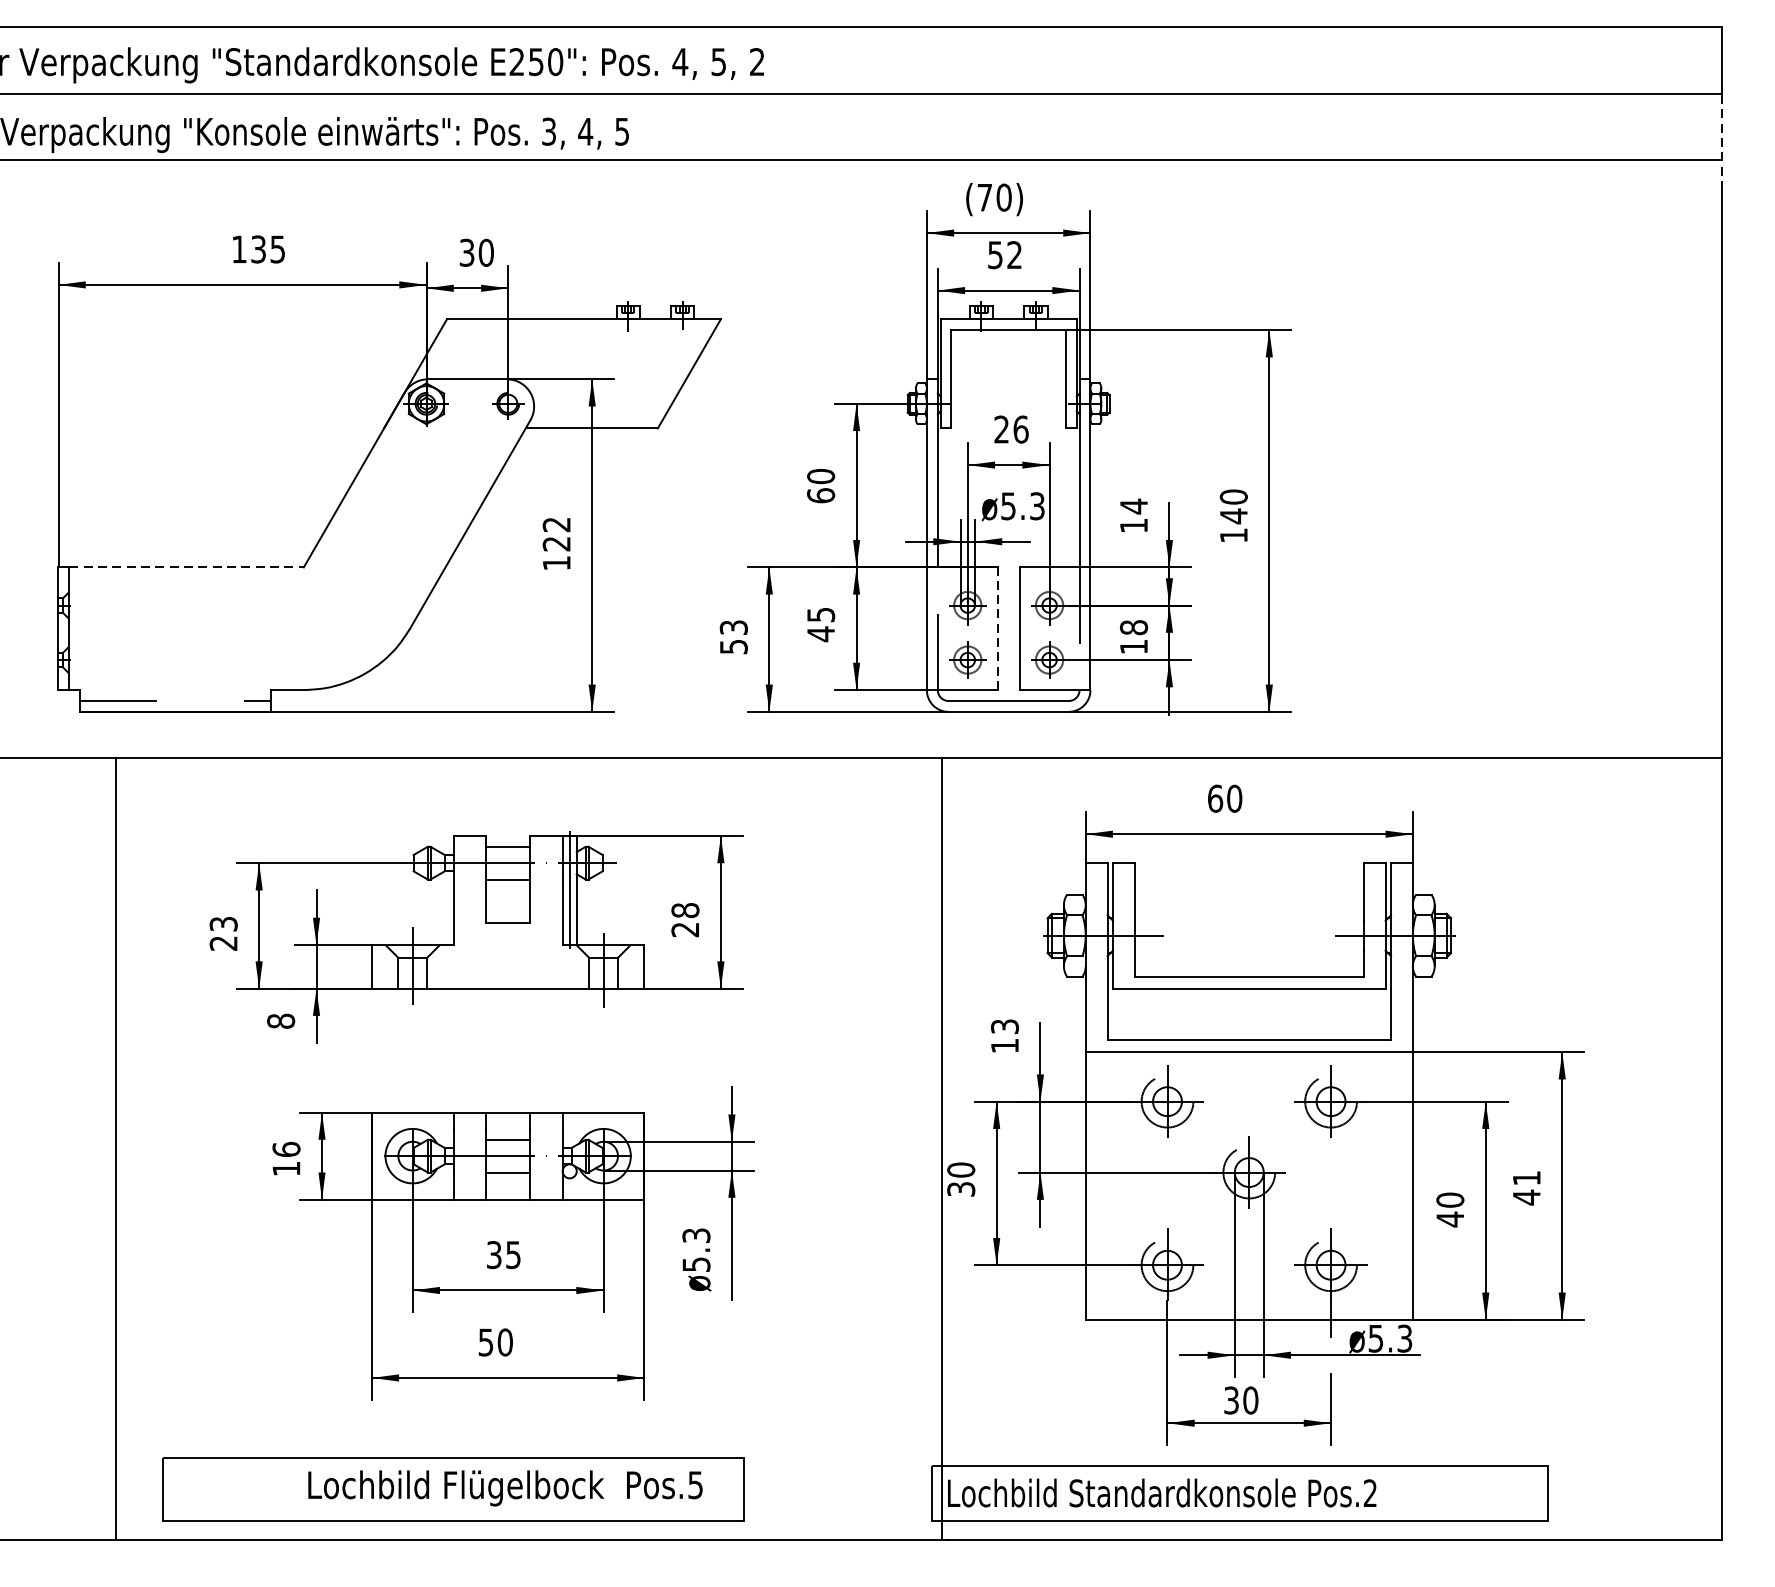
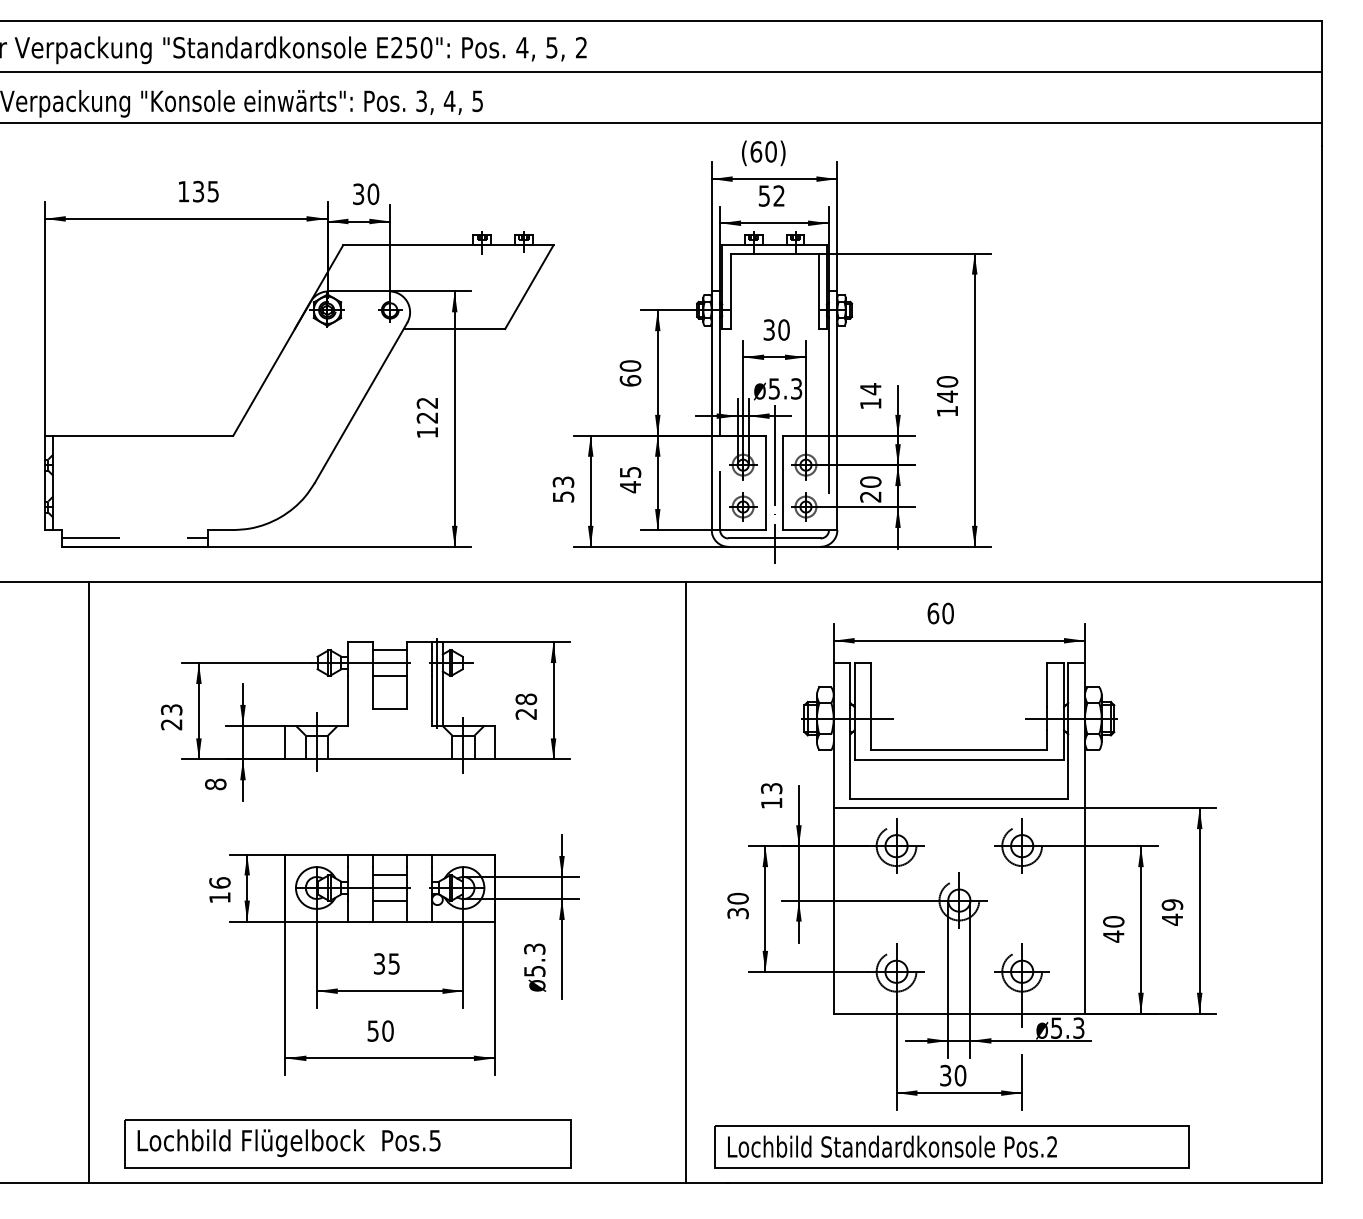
line: (1722, 142) -> (1322, 109), dashed -> solid
text: (985, 197) -> (756, 151), 70 -> 60
text: (1011, 428) -> (776, 329), 26 -> 30
line: (186, 566) -> (143, 435), dashed -> solid
line: (998, 628) -> (766, 482), dashed -> solid
line: (1008, 630) -> (774, 484), added
text: (1133, 637) -> (870, 489), 18 -> 20
line: (942, 1148) -> (685, 882), moved
text: (1526, 1177) -> (1172, 904), 41 -> 49
text: (504, 1488) -> (288, 1143), moved

